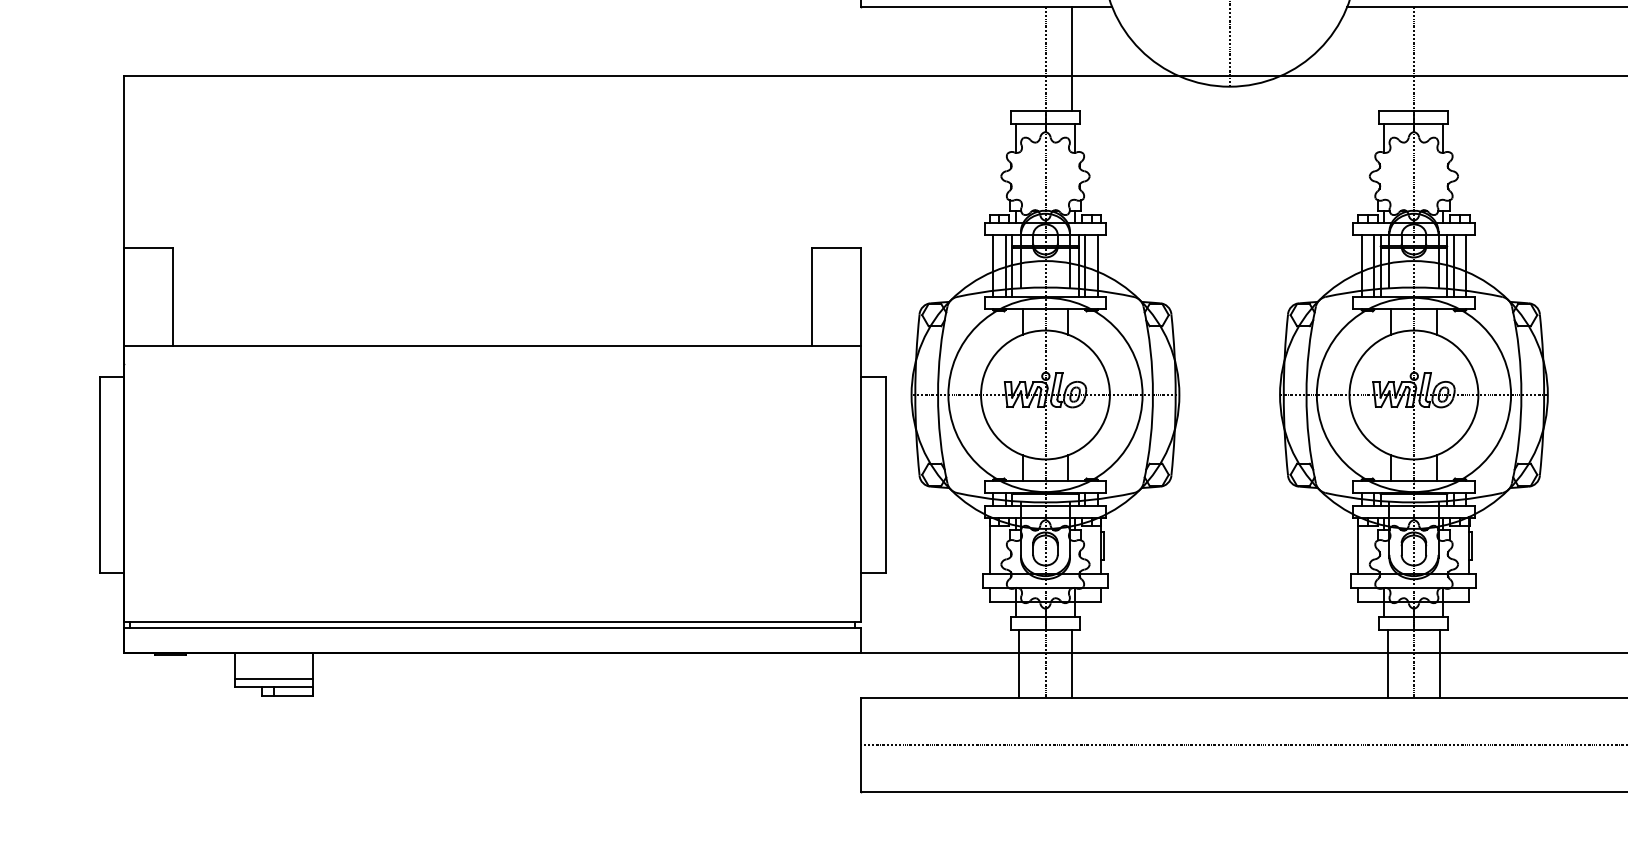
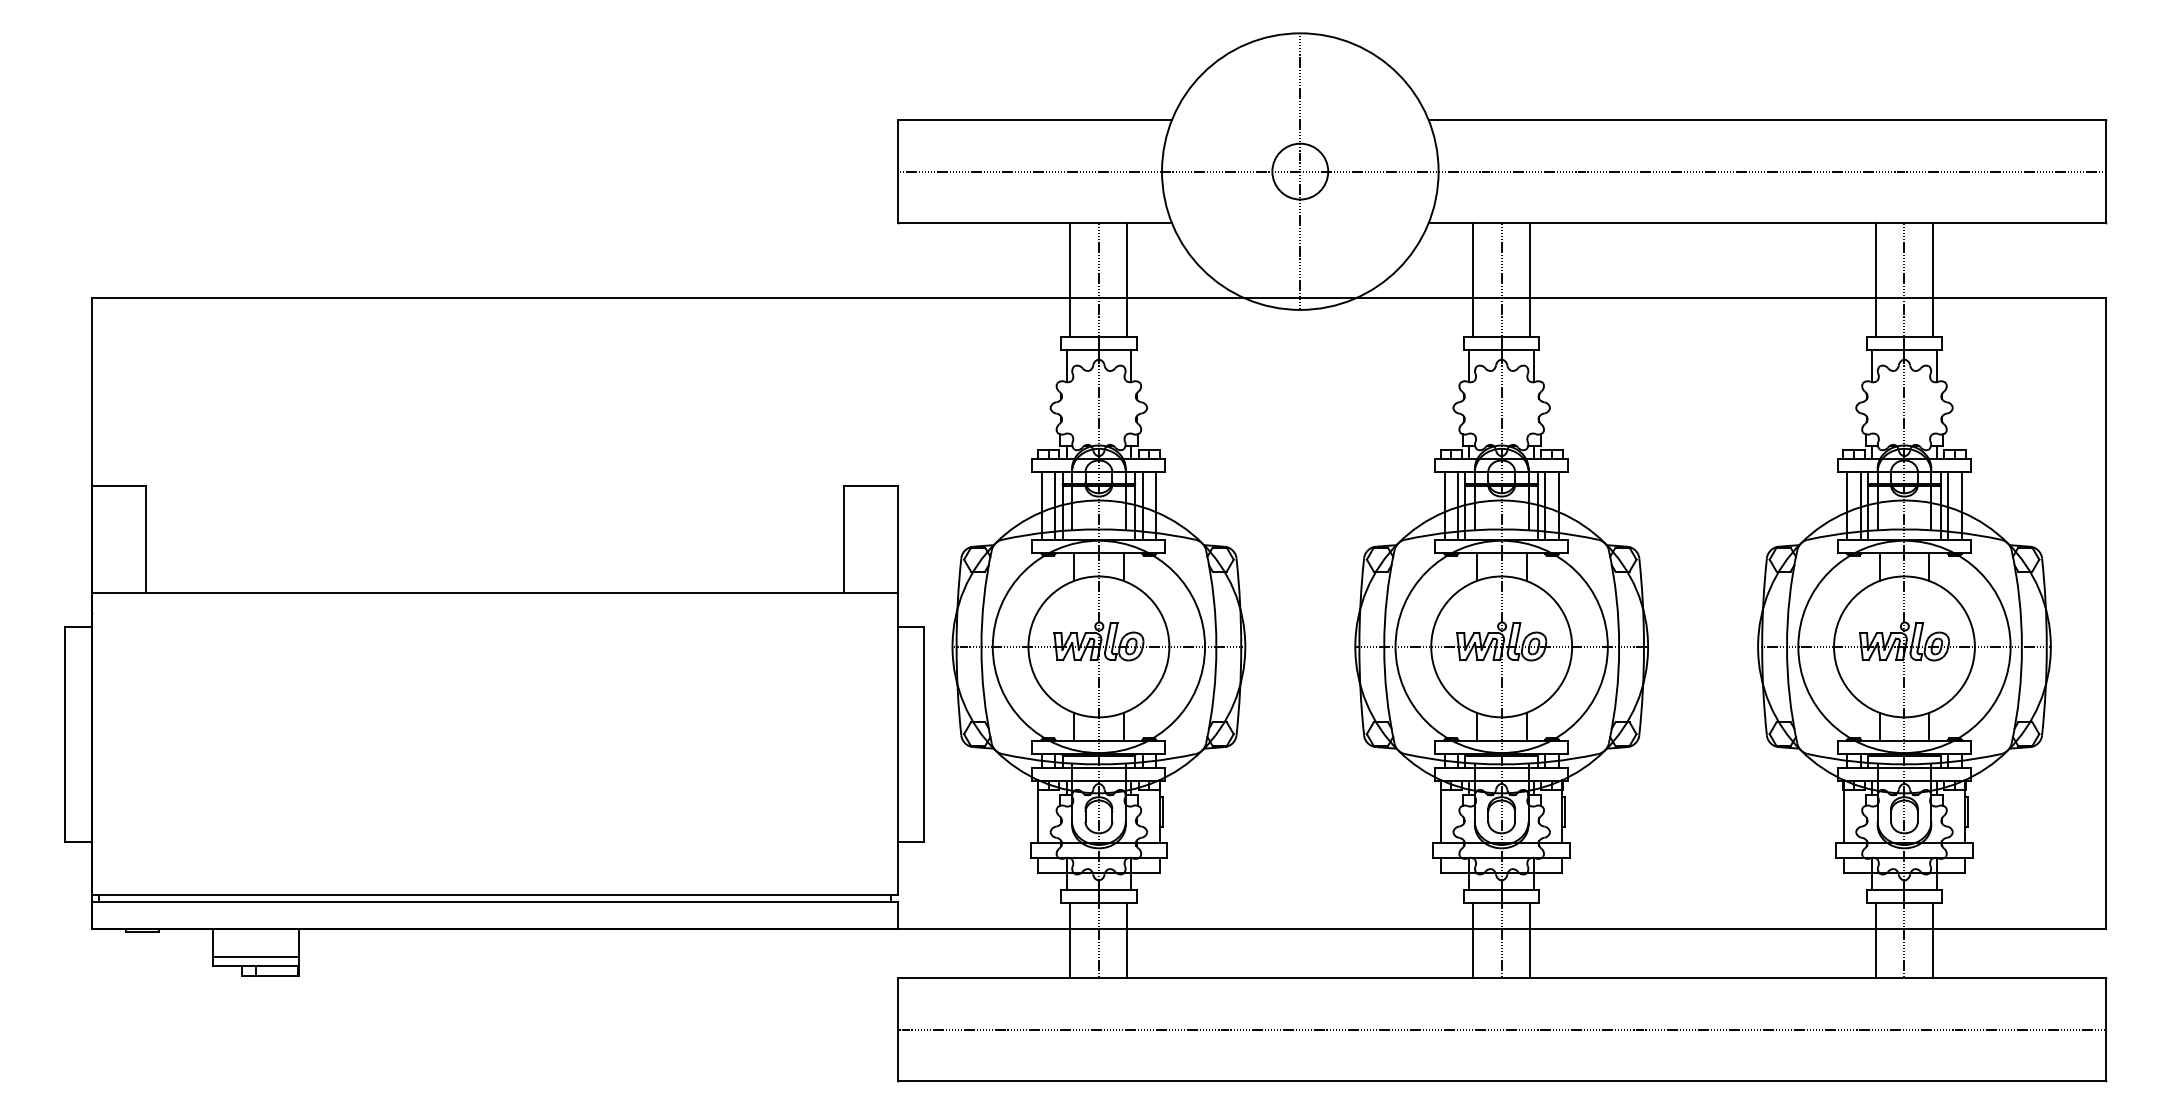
line: (1019, 58) -> (1070, 279), added
line: (1388, 58) -> (1473, 279), added
line: (1440, 58) -> (1530, 279), added

